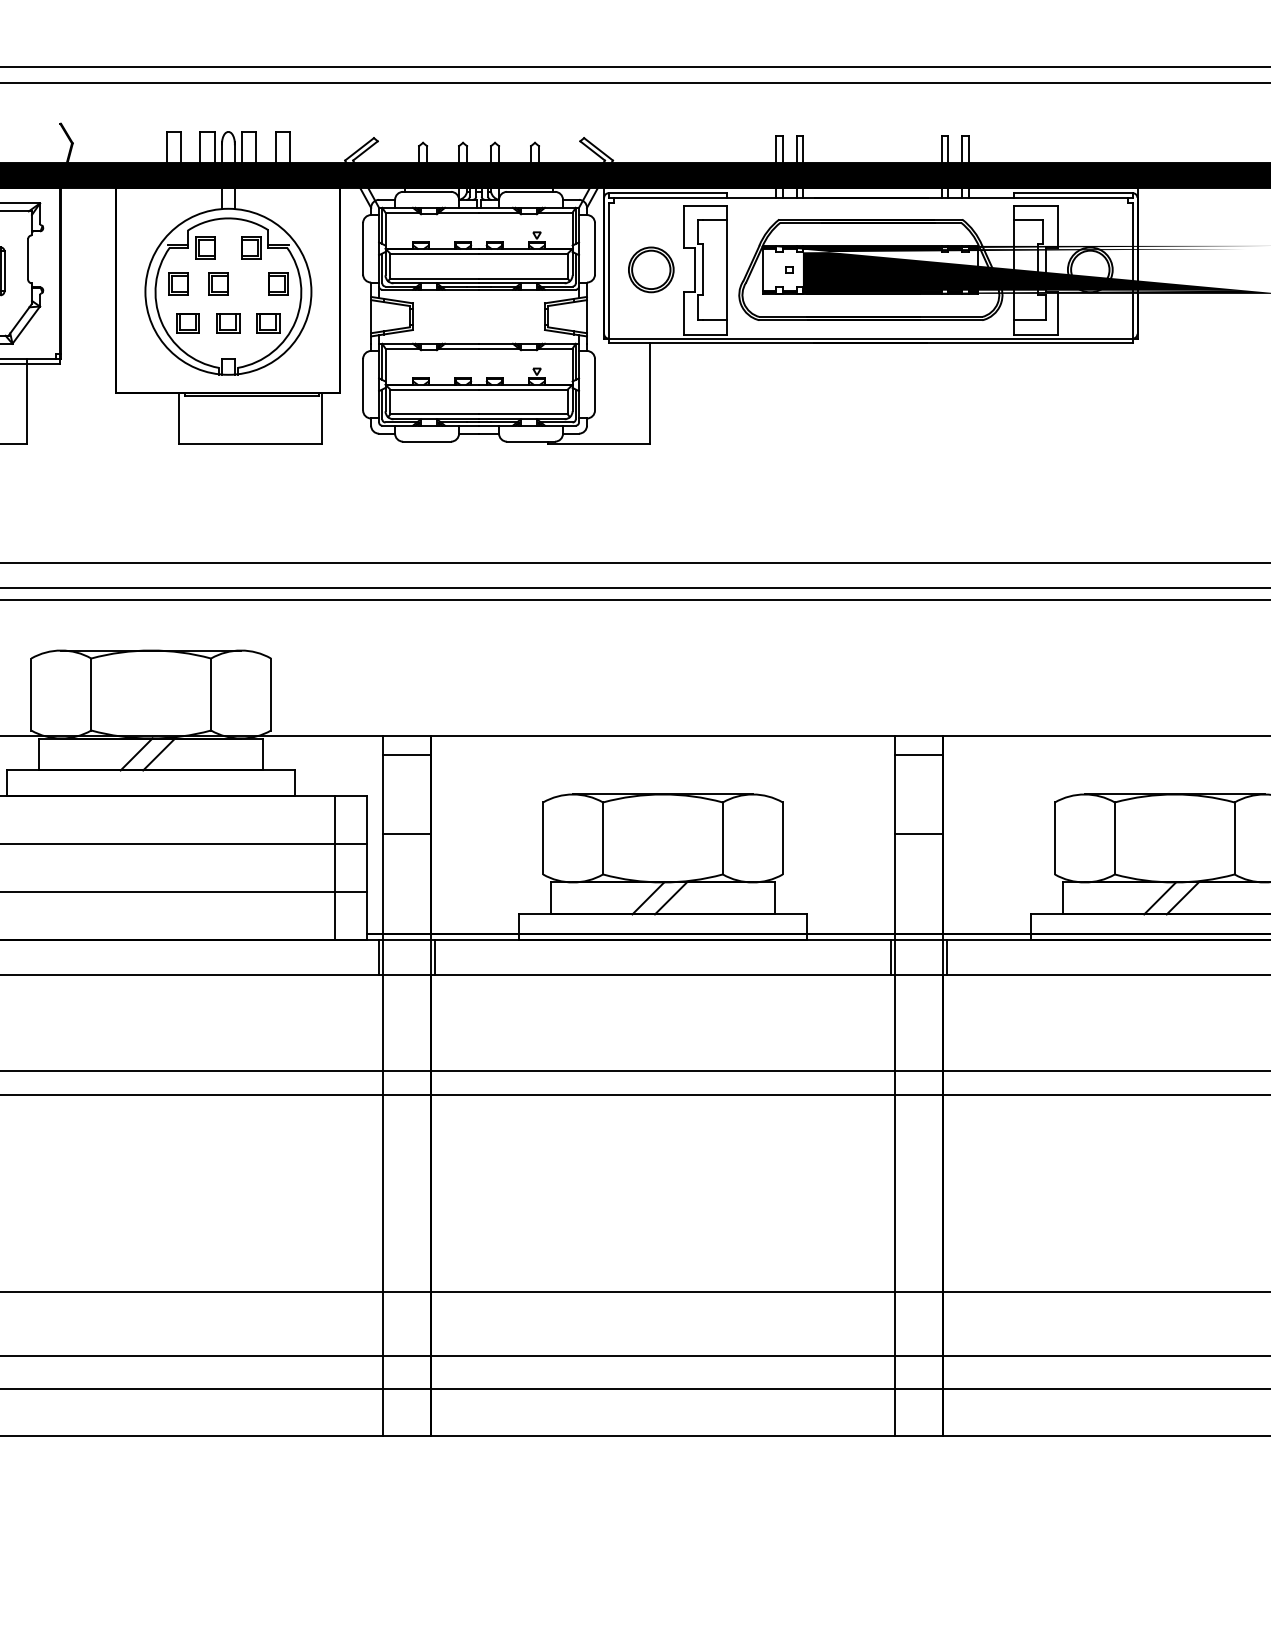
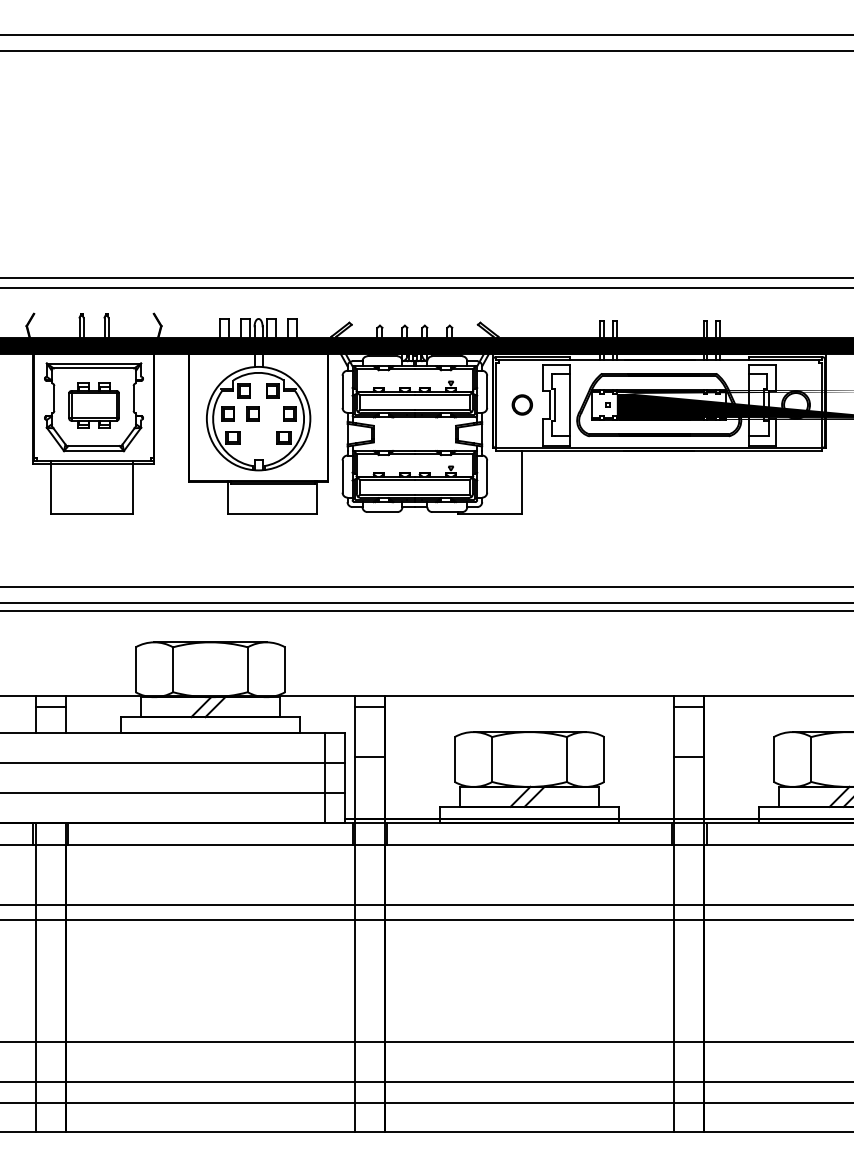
part: (651, 269) -> (522, 404), size x0.7
part: (228, 322) -> (258, 437), removed

